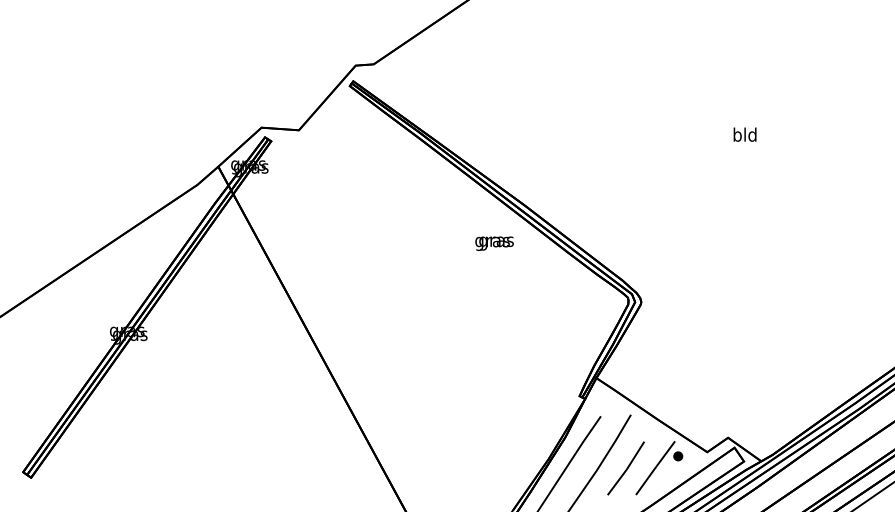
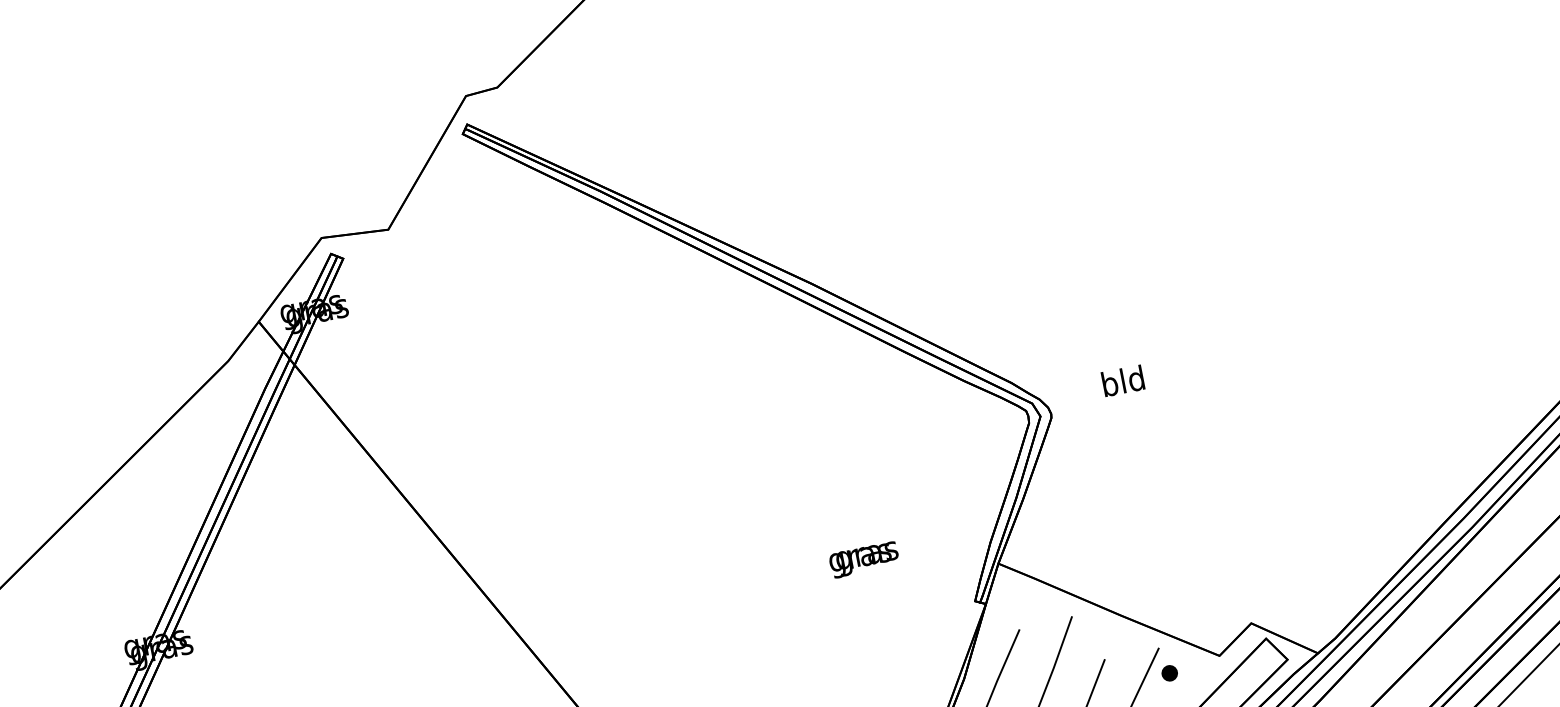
text: (744, 134) -> (1122, 380), moved
text: (494, 243) -> (864, 559), moved

